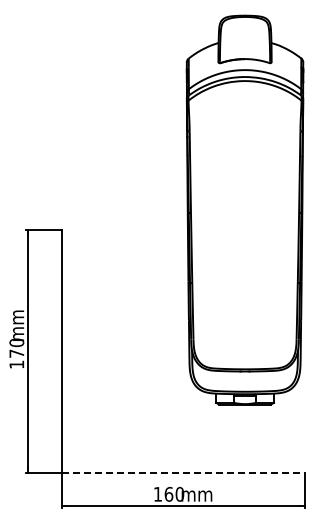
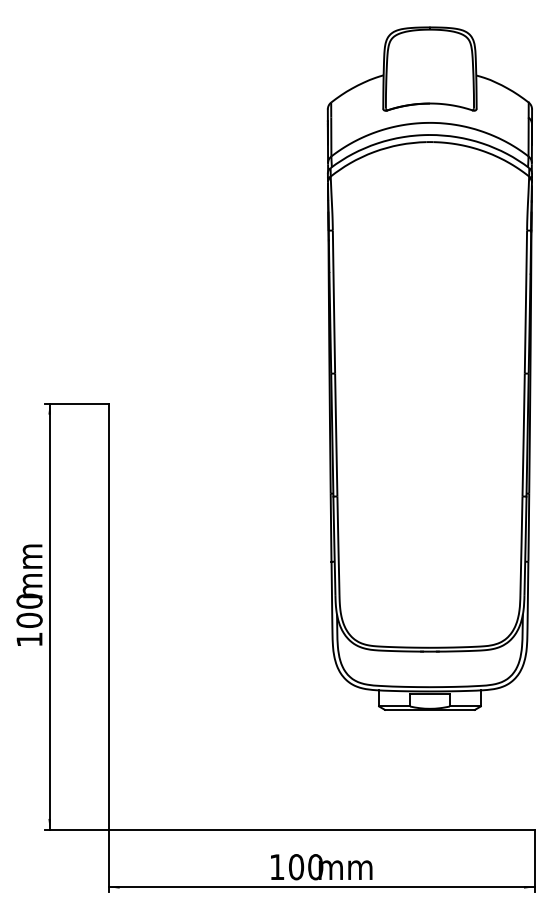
text: (16, 353) -> (29, 620), 170 -> 100
line: (183, 472) -> (321, 828), dashed -> solid
text: (168, 493) -> (295, 865), 160 -> 100

